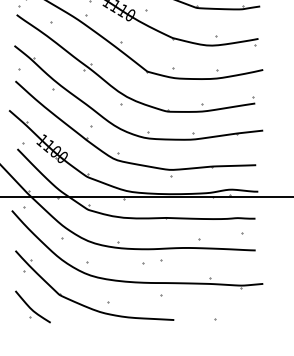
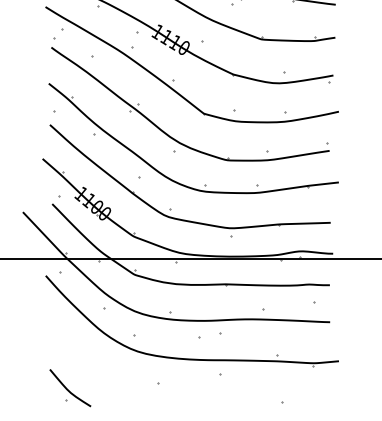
part: (87, 306) -> (134, 387), removed

